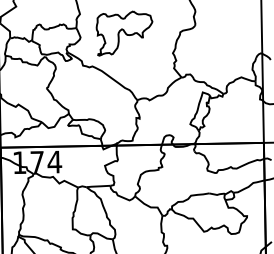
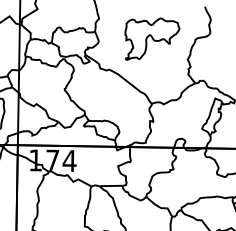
part: (124, 33) -> (152, 39), moved

